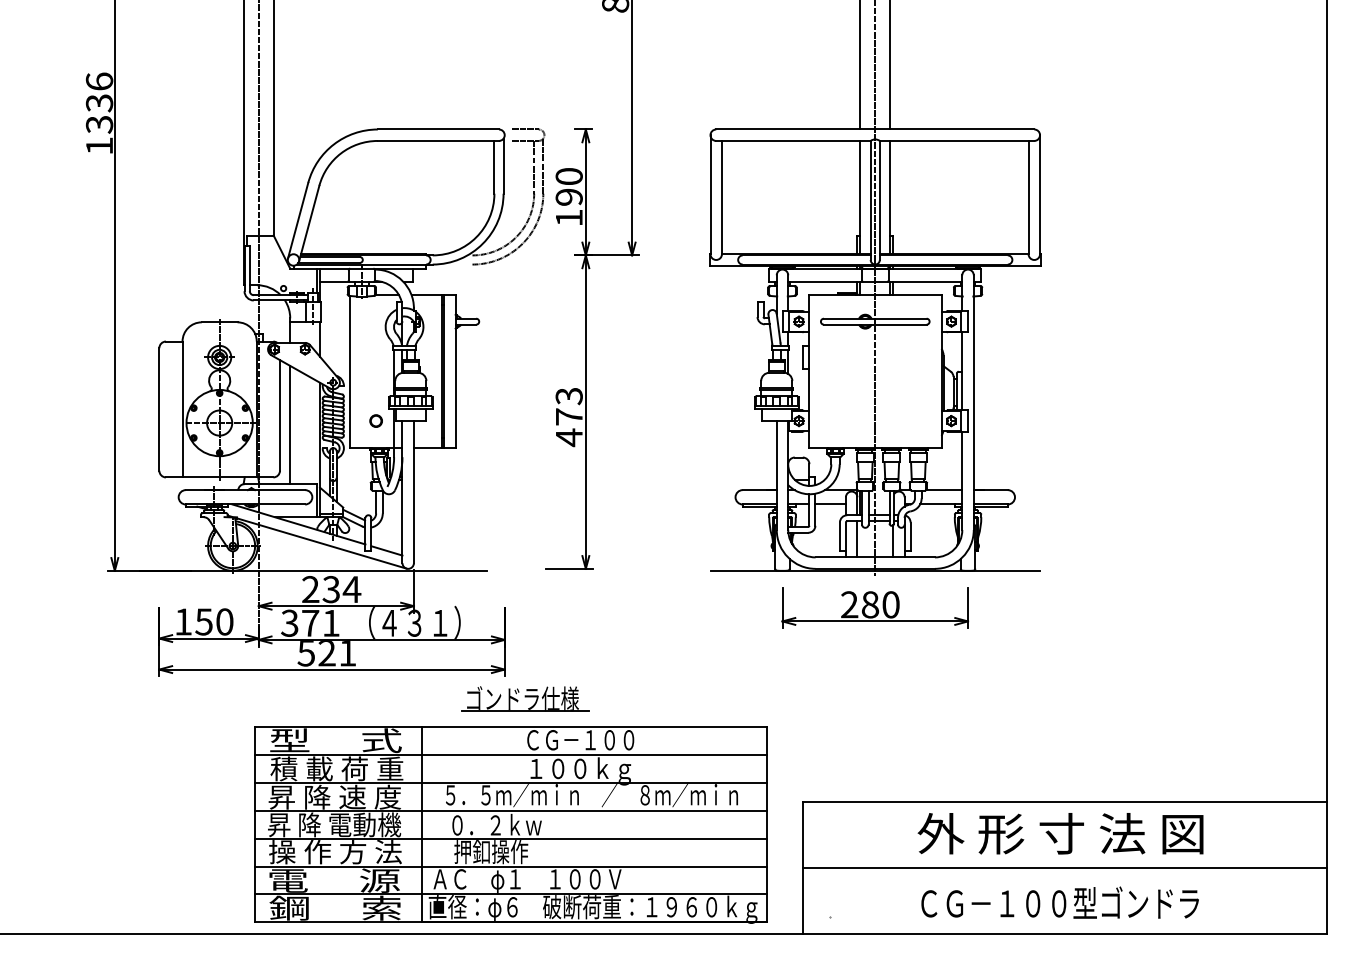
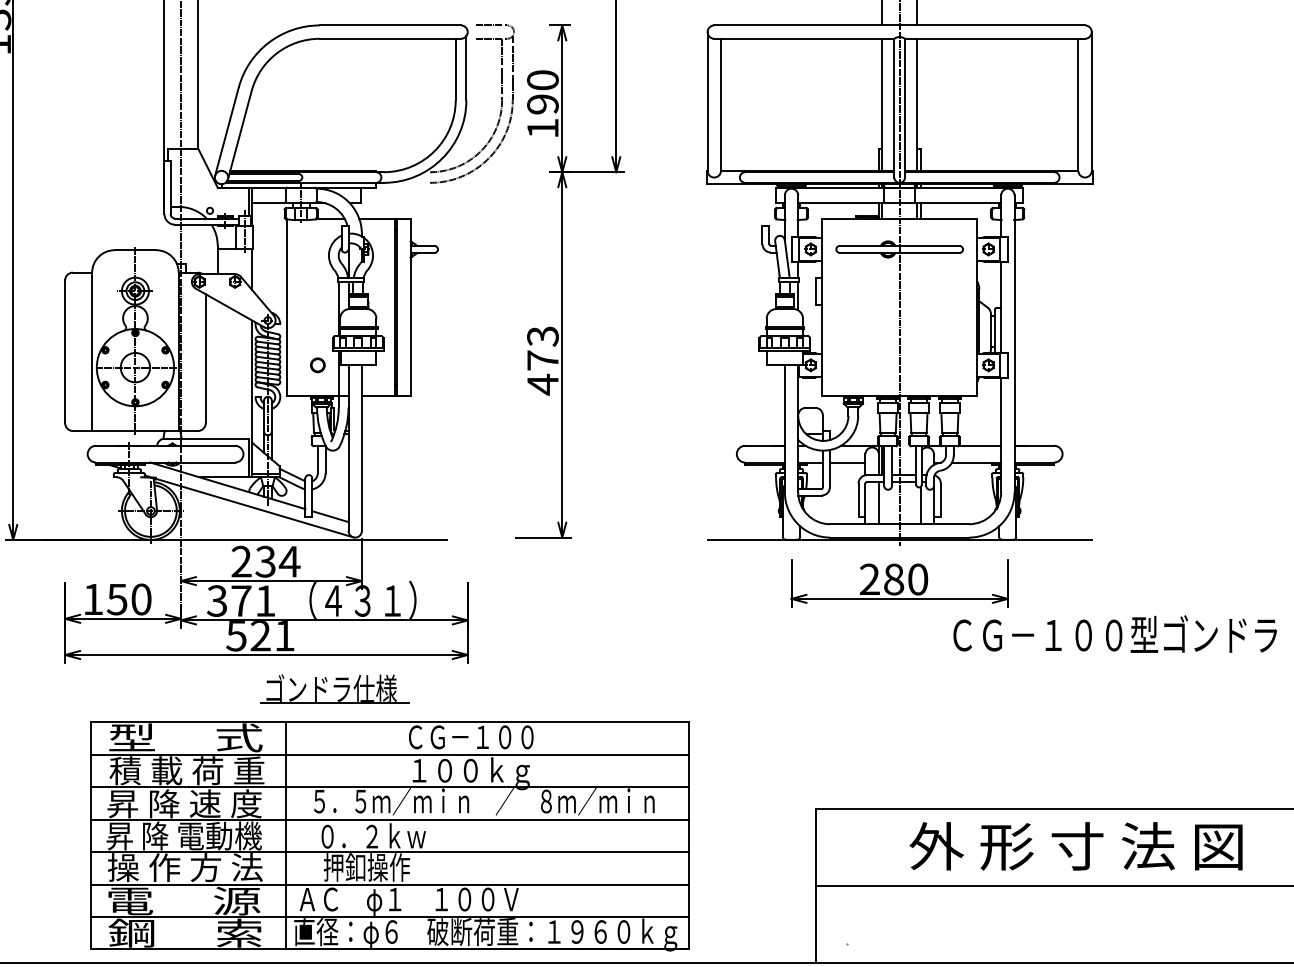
line: (290, 424) -> (218, 369), removed
part: (525, 698) -> (334, 688), moved
part: (510, 824) -> (389, 835), moved
text: (1060, 833) -> (1075, 846), moved
text: (1059, 902) -> (1114, 633), moved

